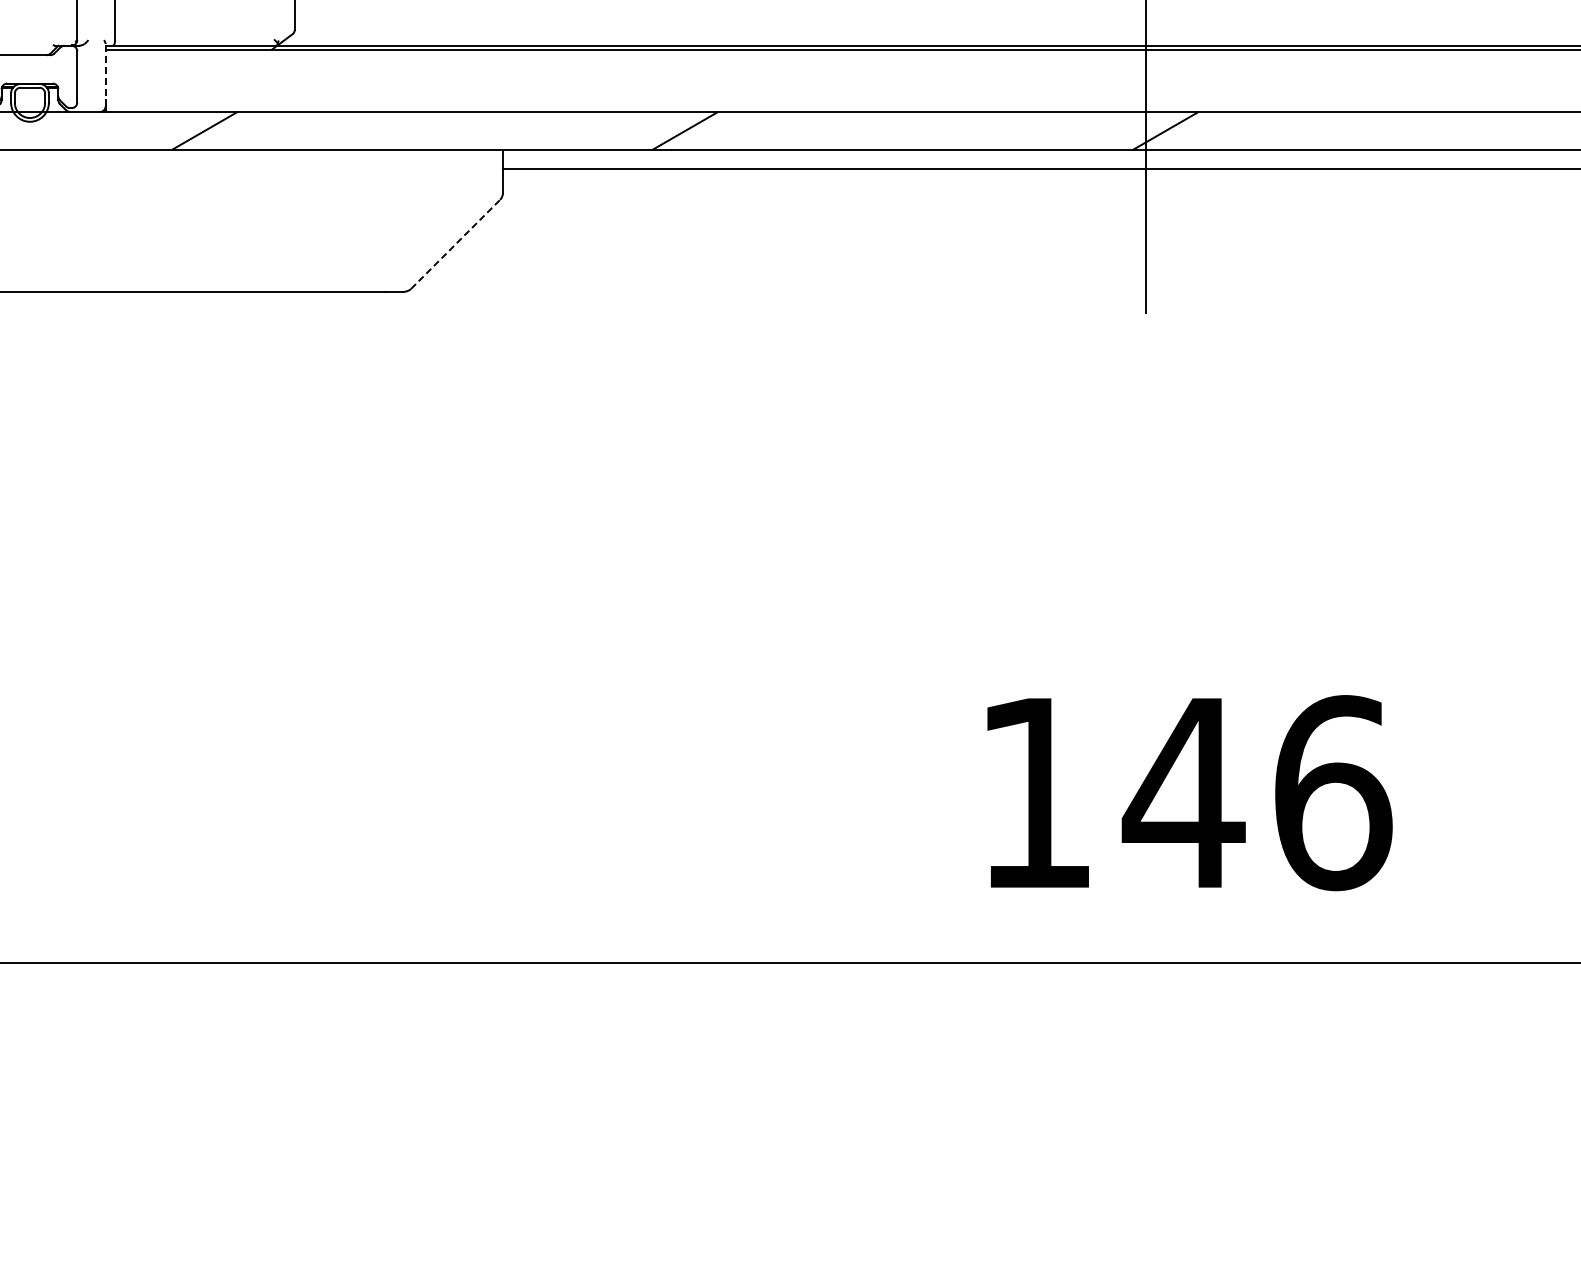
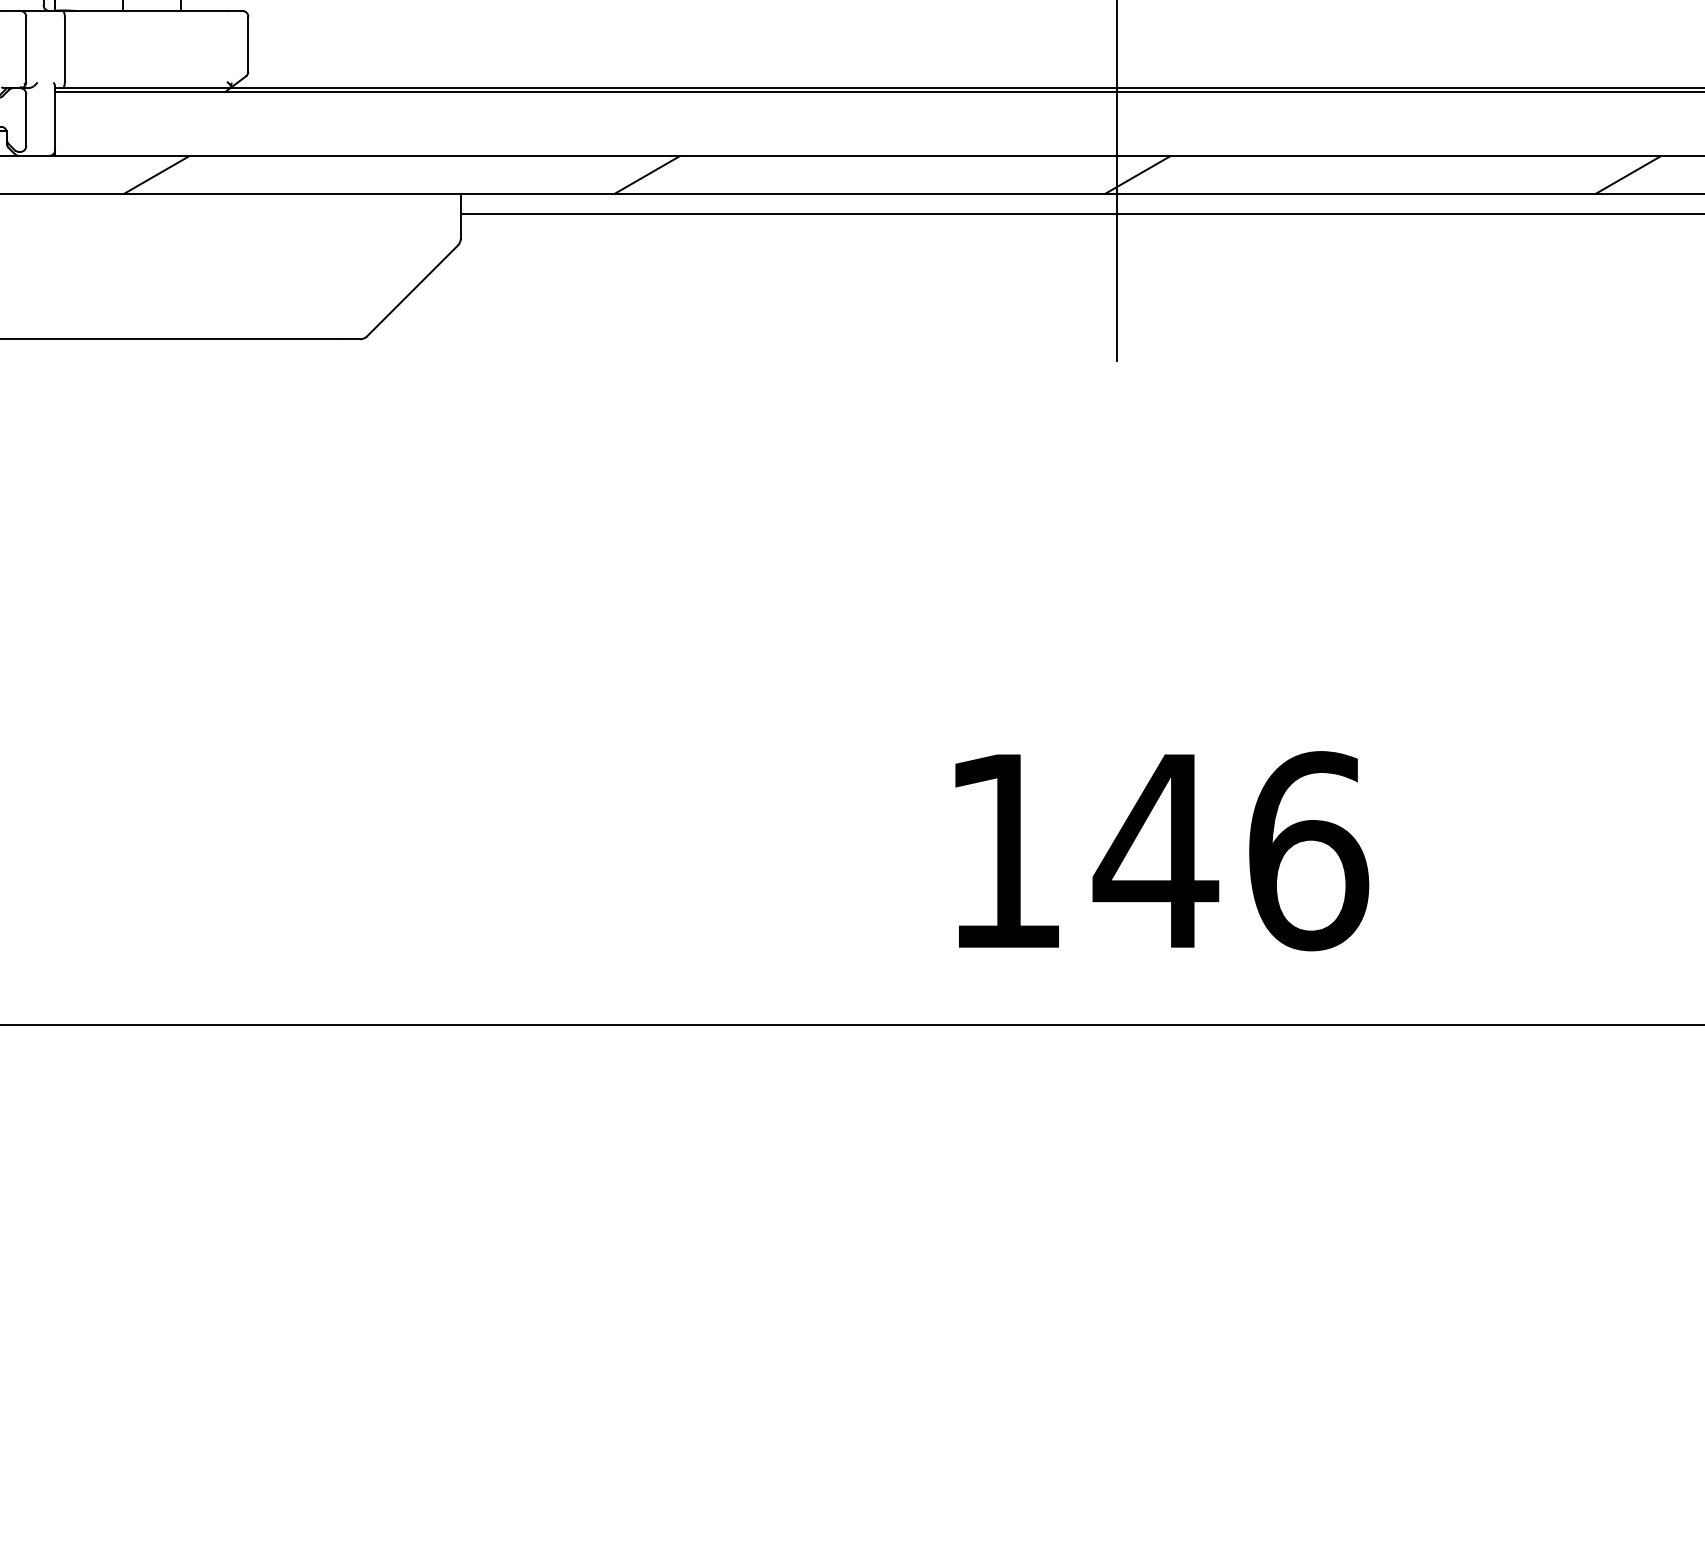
line: (105, 75) -> (55, 118), dashed -> solid
line: (455, 243) -> (412, 290), dashed -> solid

